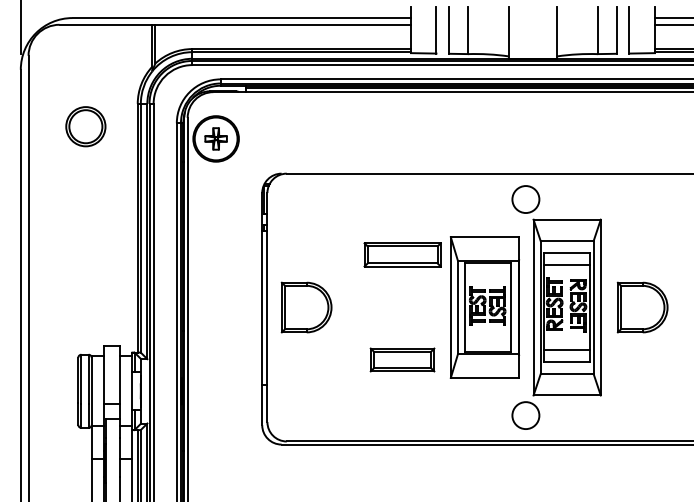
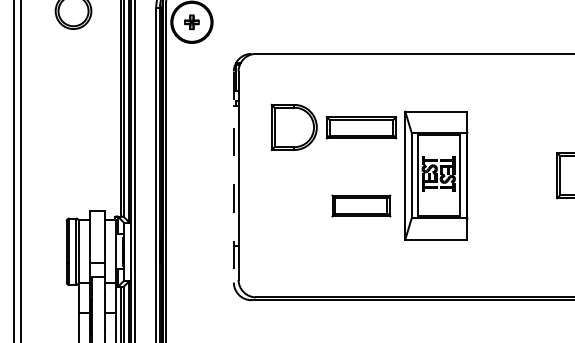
part: (215, 138) -> (191, 21), size x0.7
part: (306, 307) -> (294, 127), moved
part: (556, 307) -> (501, 175), removed
line: (262, 309) -> (234, 177), solid -> dashed
part: (402, 359) -> (361, 205), moved

